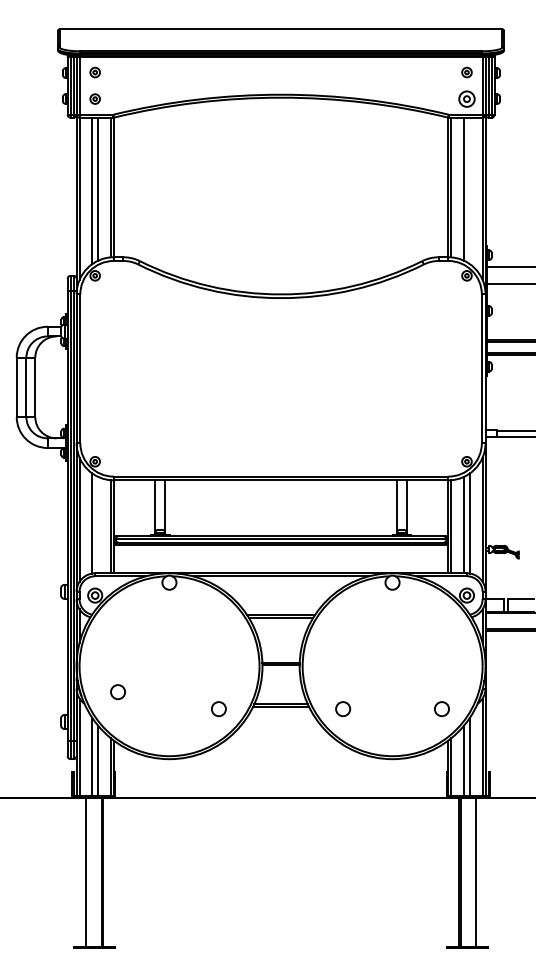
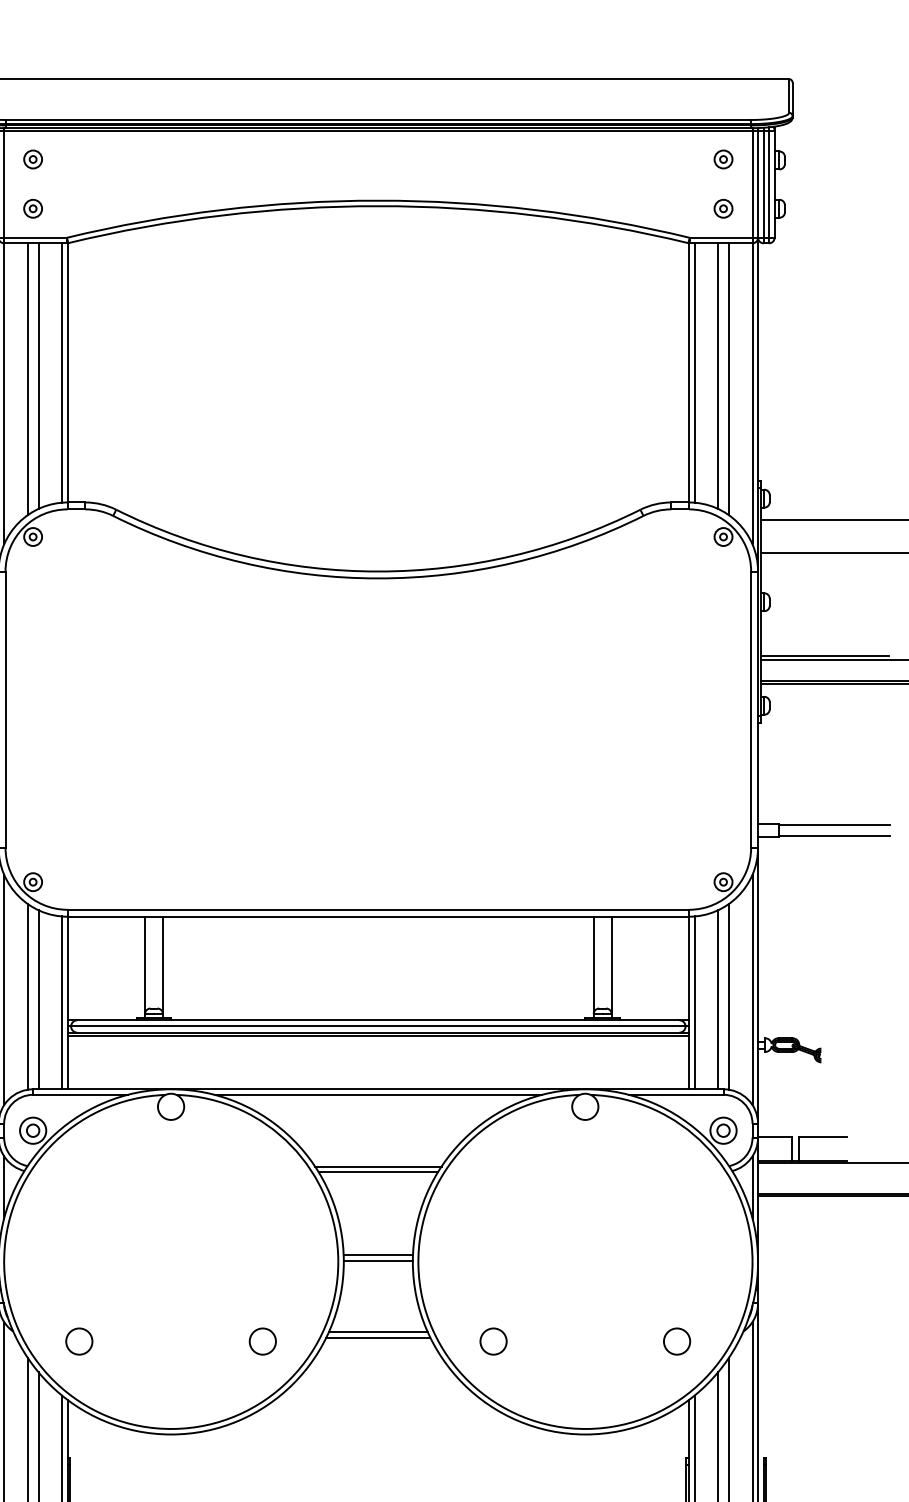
part: (466, 98) -> (722, 207), size x0.62
line: (469, 190) -> (728, 378), added
line: (98, 524) -> (39, 998), added
circle: (117, 692) -> (78, 1342), moved

